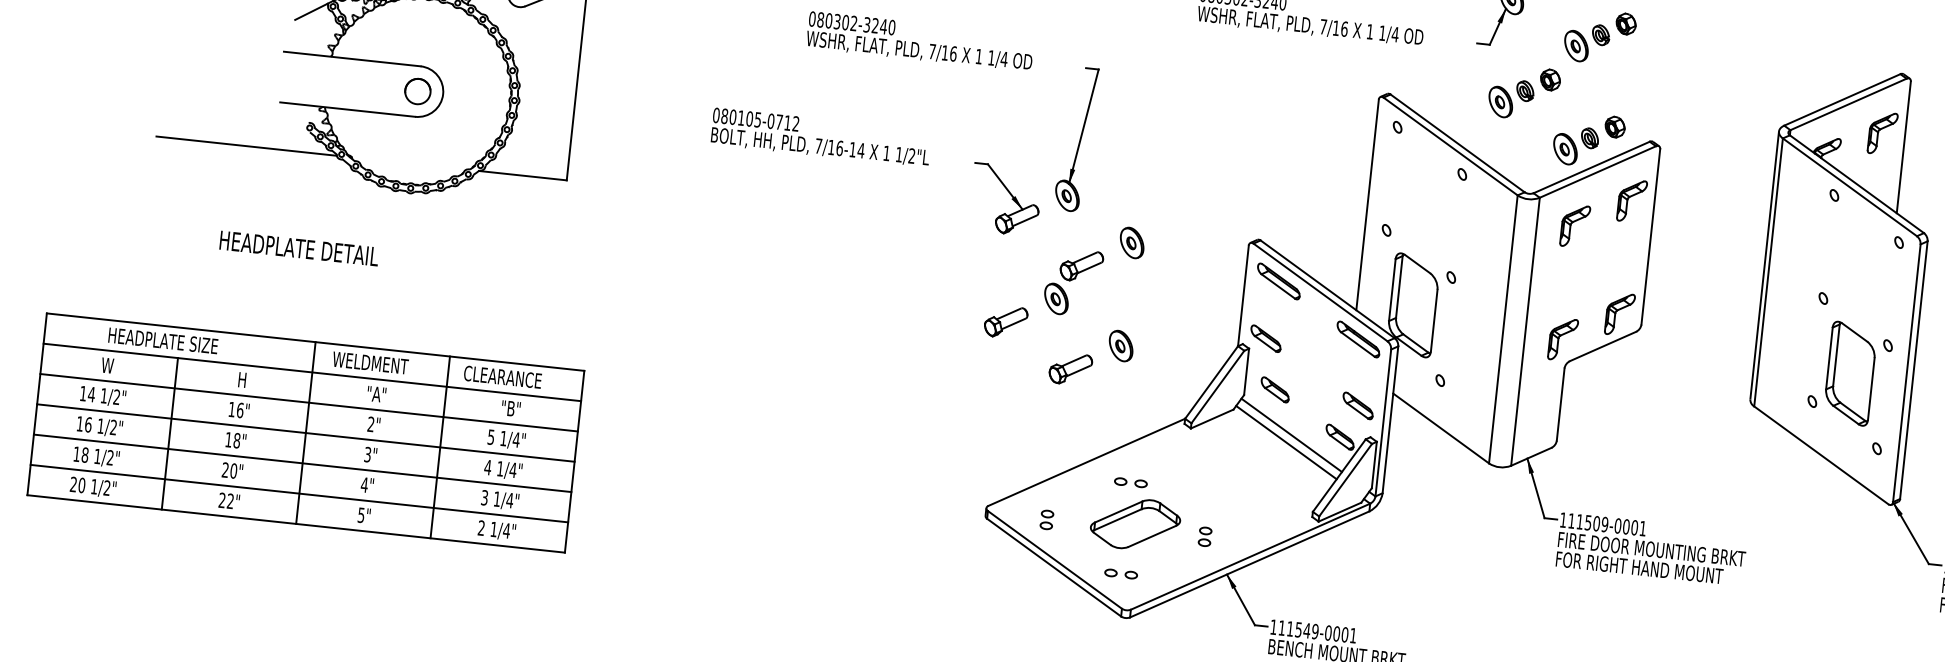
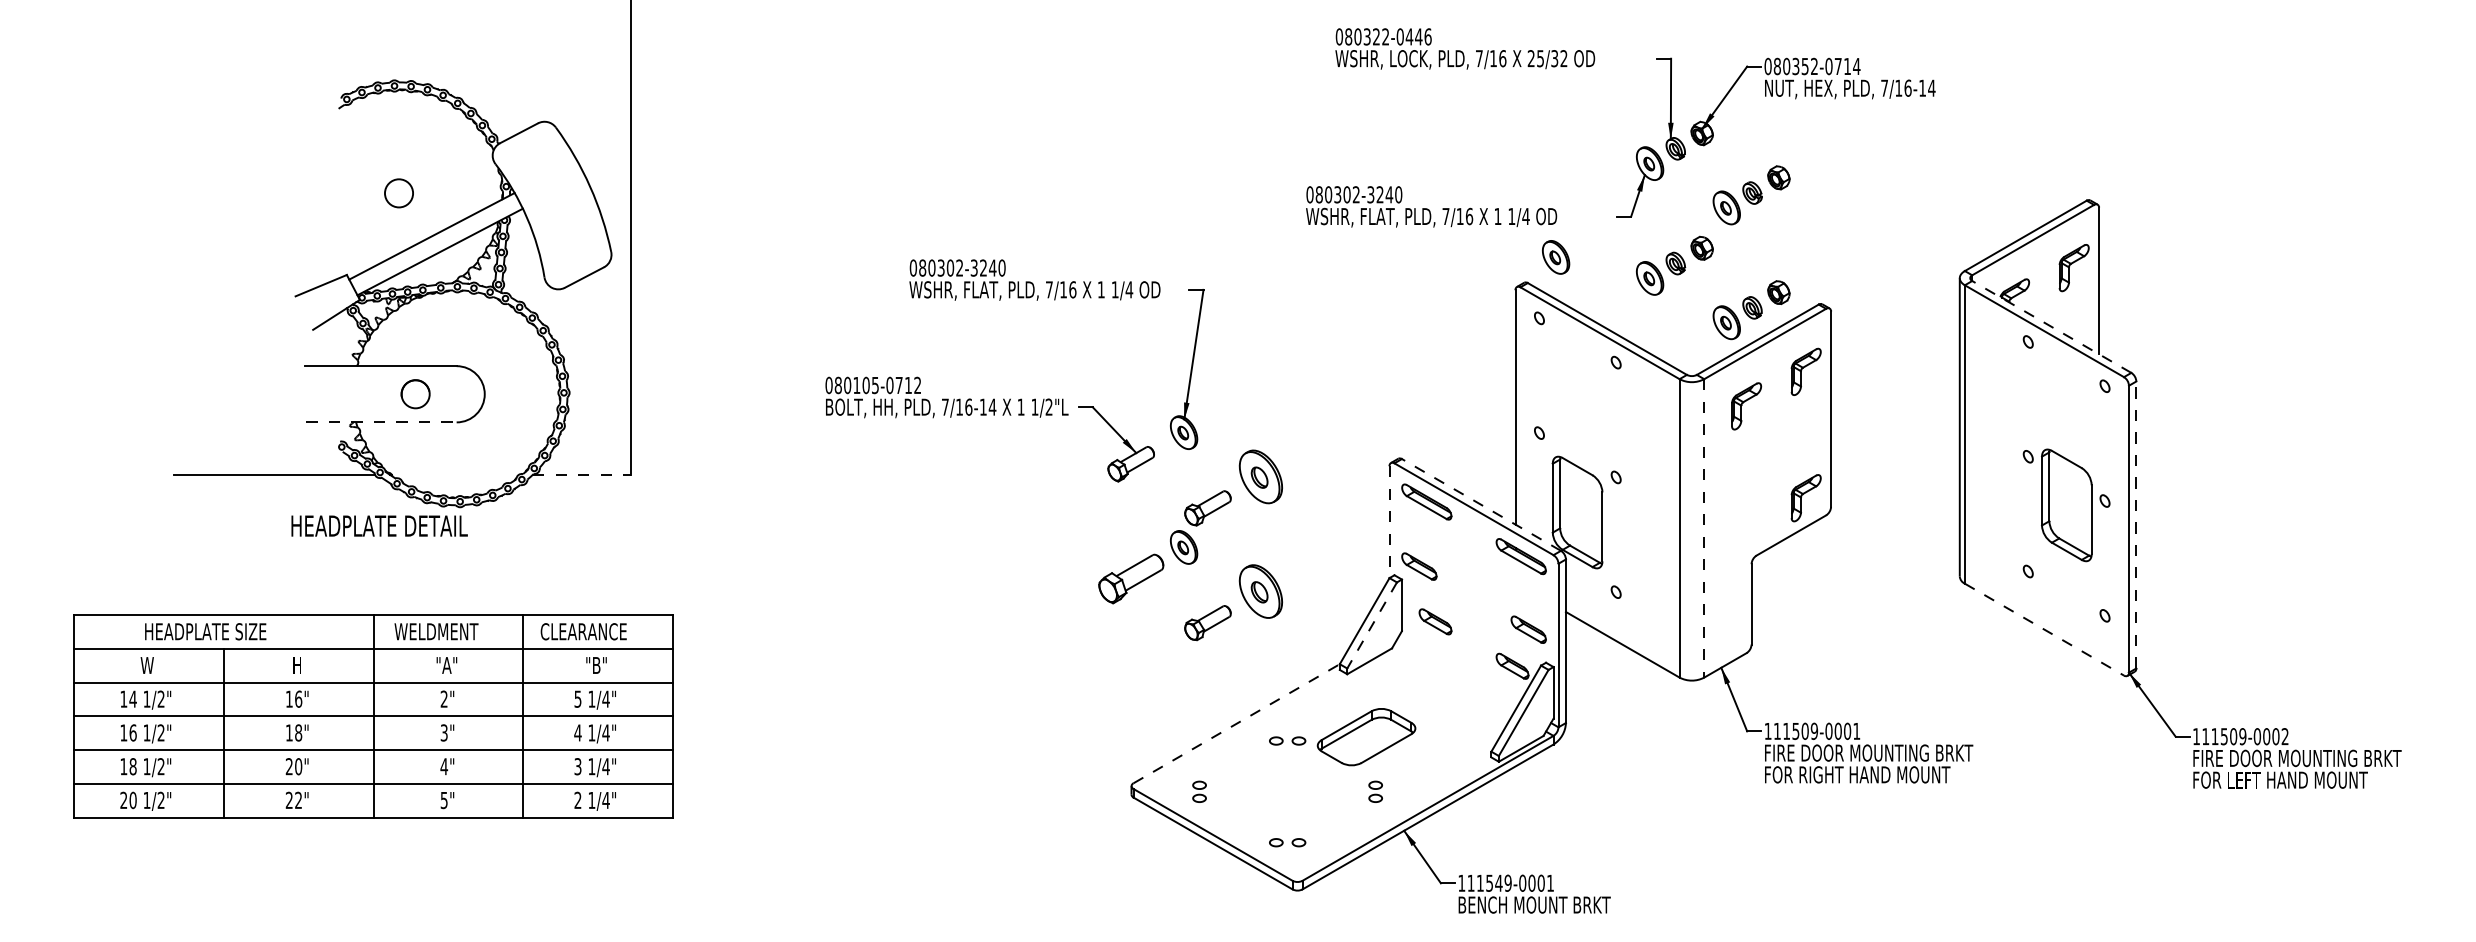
text: (920, 40) -> (1034, 279), moved
part: (1418, 74) -> (1556, 257), added
circle: (417, 91) -> (415, 394), moved
line: (348, 109) -> (382, 422), solid -> dashed
text: (820, 137) -> (946, 397), moved
line: (523, 175) -> (582, 474), solid -> dashed
line: (1856, 183) -> (2051, 326), solid -> dashed
part: (1131, 242) -> (1260, 476), size x1.6
text: (299, 248) -> (379, 525), moved
line: (1327, 288) -> (1481, 504), solid -> dashed
line: (1243, 296) -> (1389, 522), solid -> dashed
part: (1005, 321) -> (1130, 578), size x1.4
line: (1525, 331) -> (1704, 528), solid -> dashed
part: (1563, 339) -> (1746, 532), removed
part: (1120, 345) -> (1260, 591), size x1.6
line: (1914, 369) -> (2136, 524), solid -> dashed
part: (1850, 373) -> (2066, 505), moved
line: (1218, 387) -> (1372, 625), solid -> dashed
part: (305, 433) -> (373, 716), moved
line: (1291, 434) -> (1458, 669), removed
line: (1285, 442) -> (1453, 678), removed
line: (1821, 455) -> (2044, 629), solid -> dashed
line: (1087, 462) -> (1237, 723), solid -> dashed
part: (1135, 524) -> (1366, 737), moved

